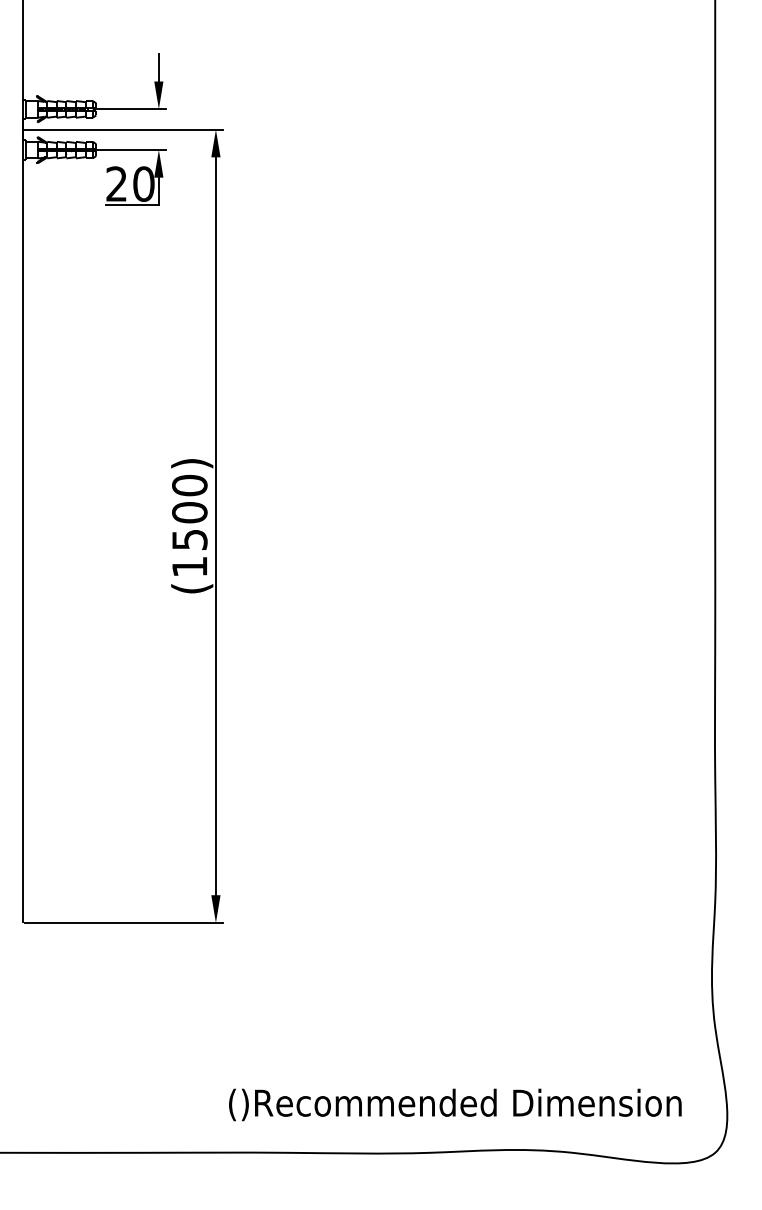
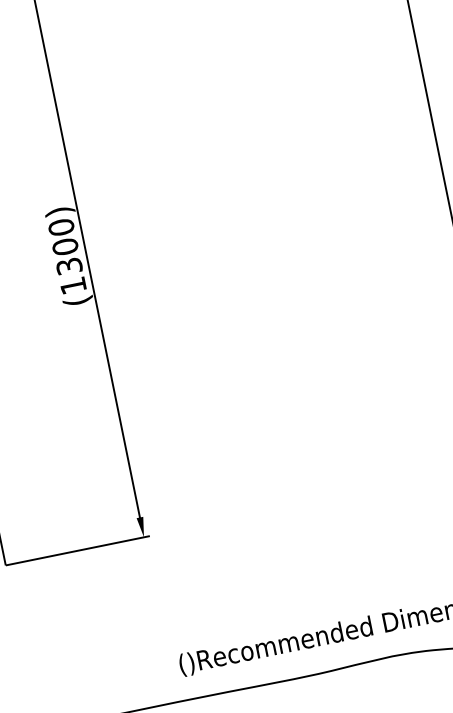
text: (189, 539) -> (69, 266), (1500) -> (1300)

